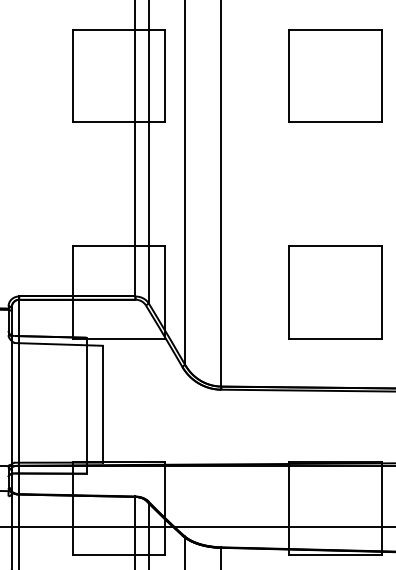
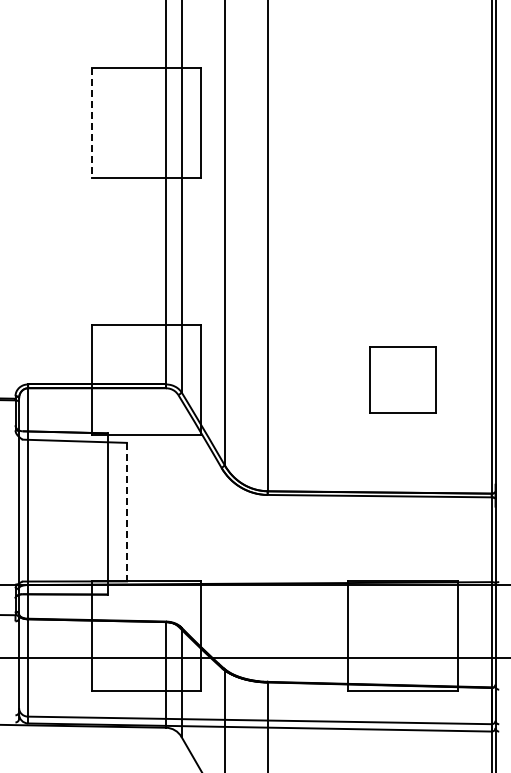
part: (334, 75) -> (402, 122), removed
line: (72, 76) -> (91, 123), solid -> dashed
part: (334, 292) -> (402, 379), size x0.6
line: (102, 404) -> (126, 512), solid -> dashed

